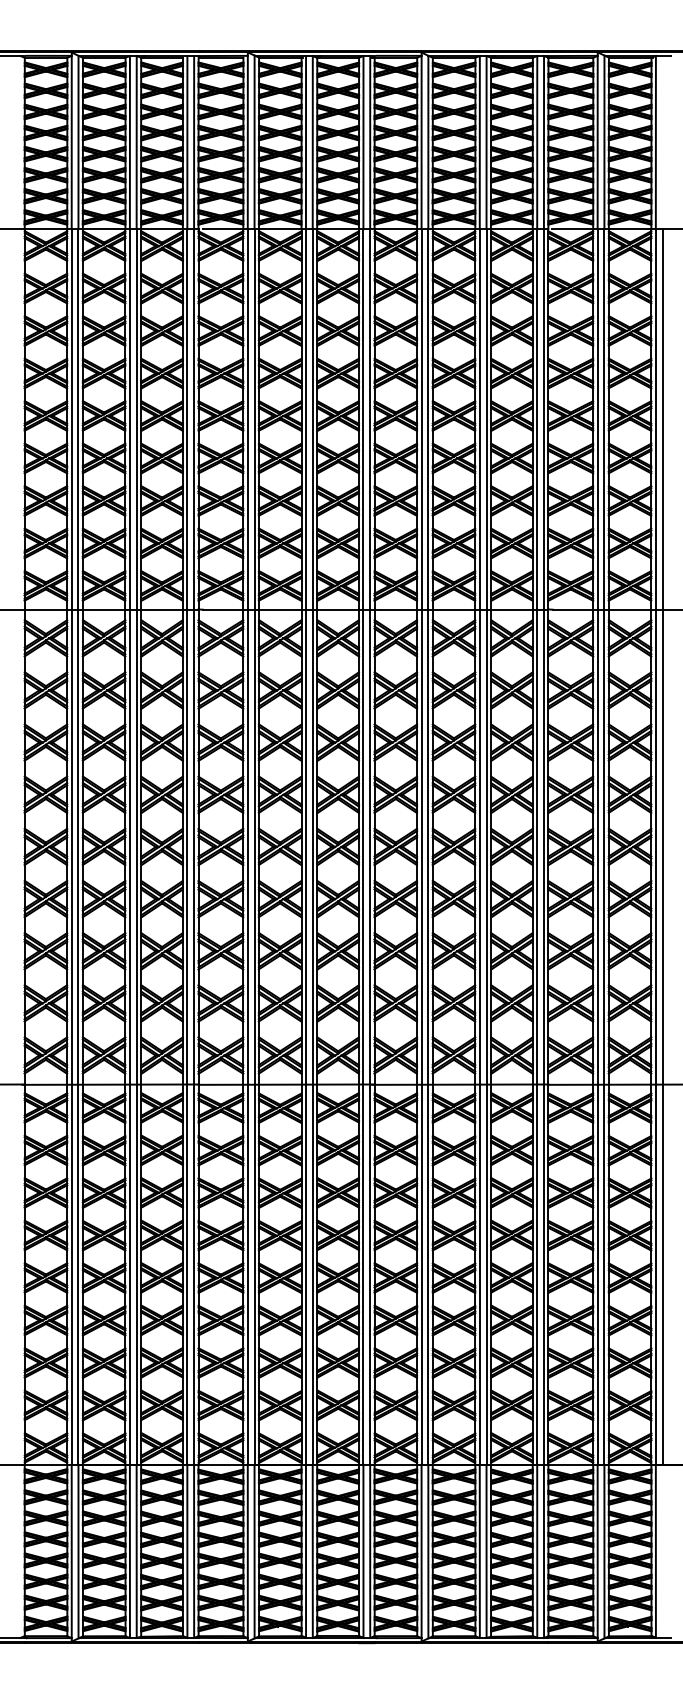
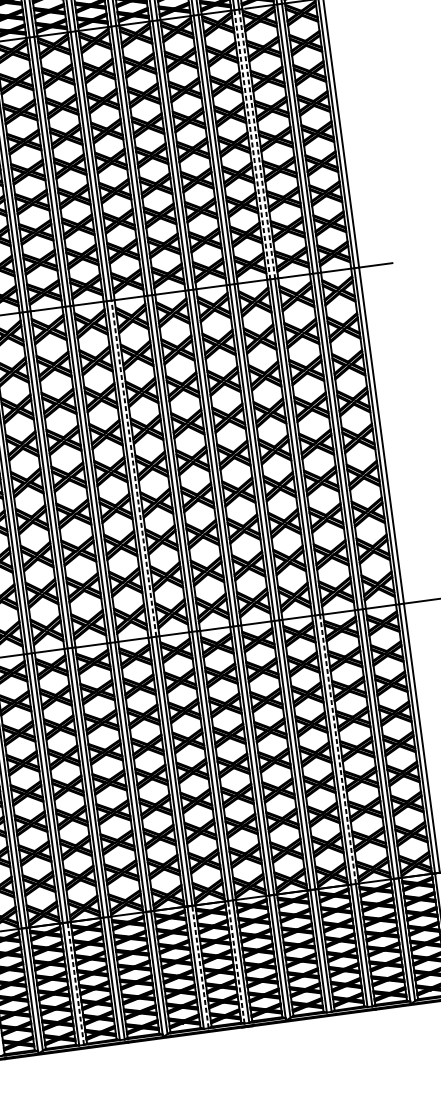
line: (537, 419) -> (252, 144), solid -> dashed
line: (543, 419) -> (256, 144), solid -> dashed
line: (312, 847) -> (133, 468), solid -> dashed
line: (543, 1274) -> (337, 749), solid -> dashed
line: (136, 1551) -> (75, 983), solid -> dashed
line: (312, 1551) -> (200, 967), solid -> dashed
line: (363, 1551) -> (236, 962), solid -> dashed

